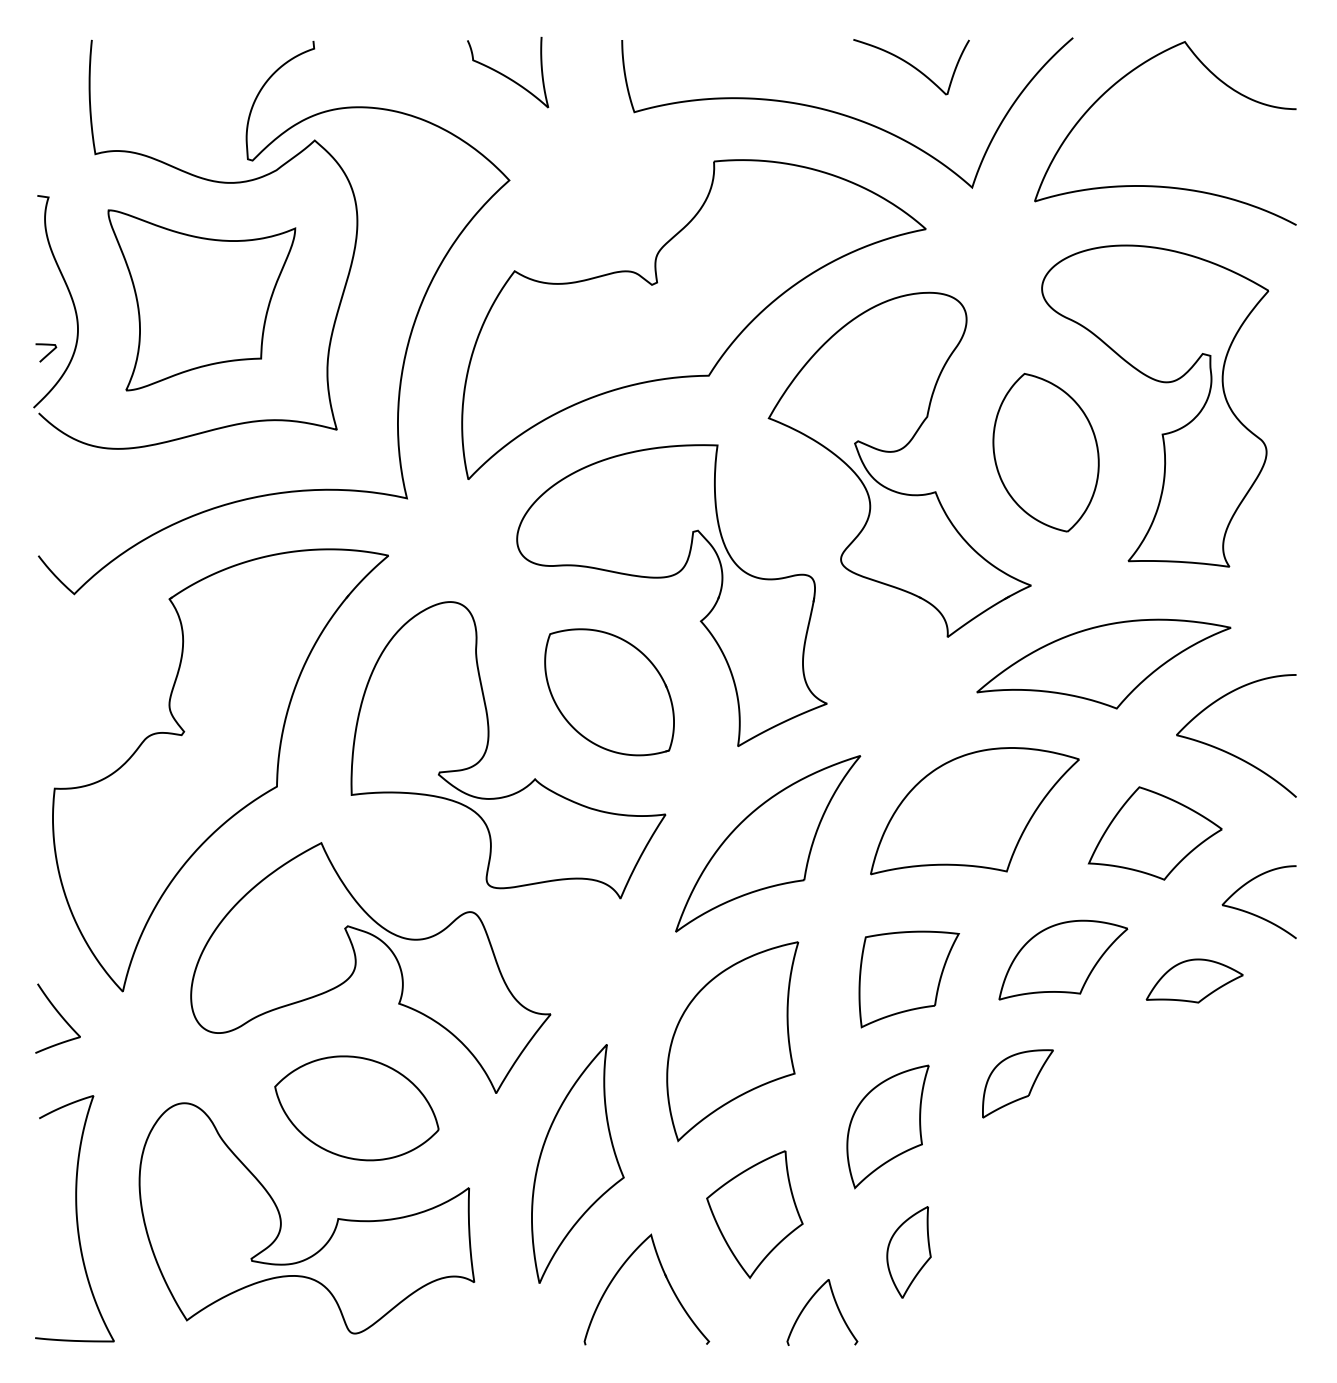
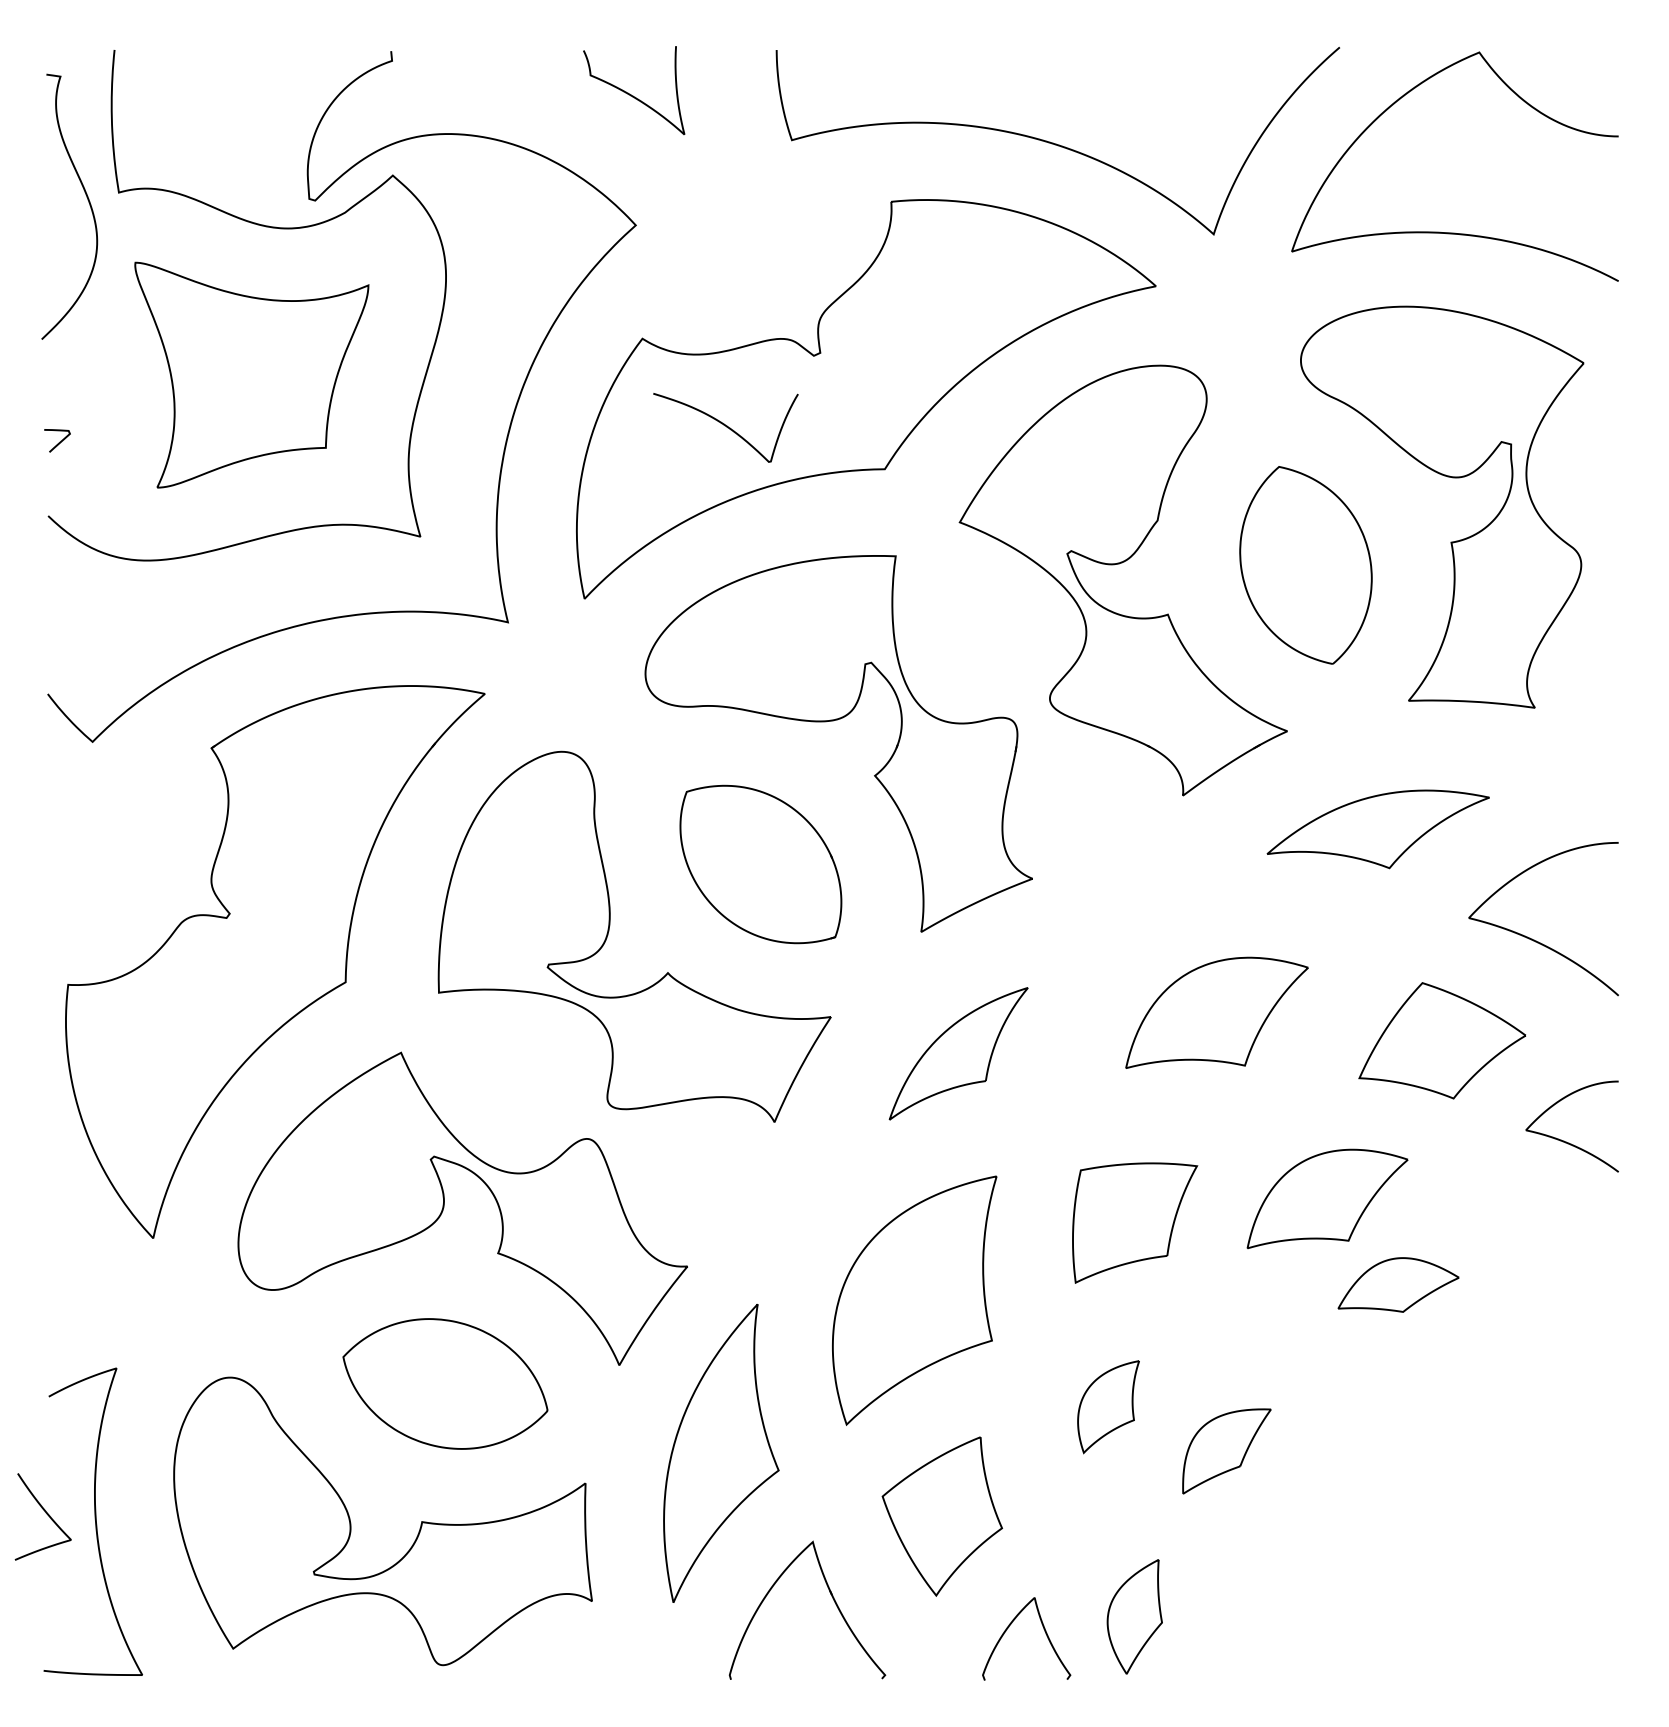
curve: (911, 65) -> (725, 426), moved
curve: (70, 296) -> (87, 200), moved
part: (1104, 664) -> (1378, 829), size x0.7
part: (974, 810) -> (1216, 1012), size x0.7
part: (767, 843) -> (958, 1053), size x0.6
part: (1194, 980) -> (1398, 1284), moved
curve: (59, 1015) -> (45, 1513), moved
part: (1017, 1083) -> (1226, 1451), moved
part: (887, 1126) -> (1108, 1406), size x0.6
part: (908, 1252) -> (1134, 1616), moved

